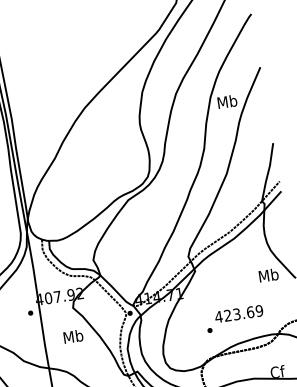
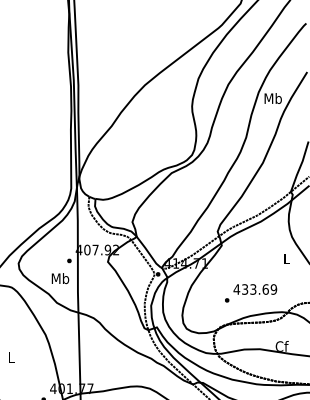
text: (268, 274) -> (286, 258), Mb -> L
text: (228, 315) -> (245, 289), 423.69 -> 433.69
text: (73, 336) -> (60, 278), moved

